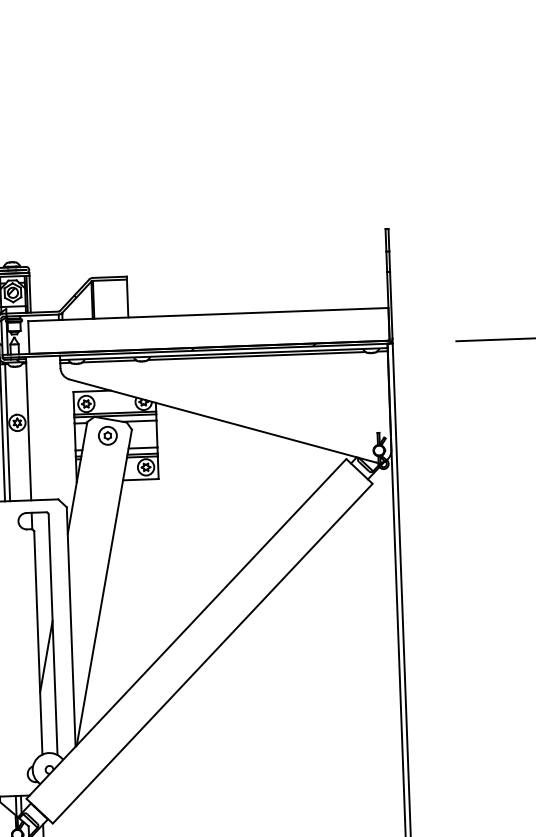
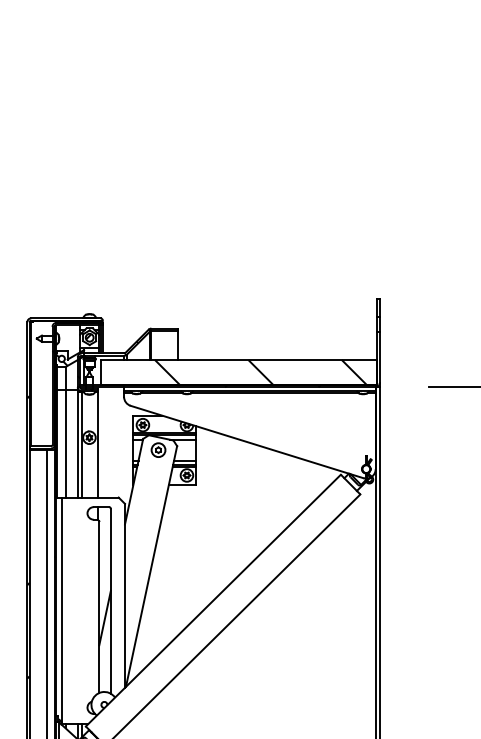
hatch: (236, 329) -> (260, 372), added

